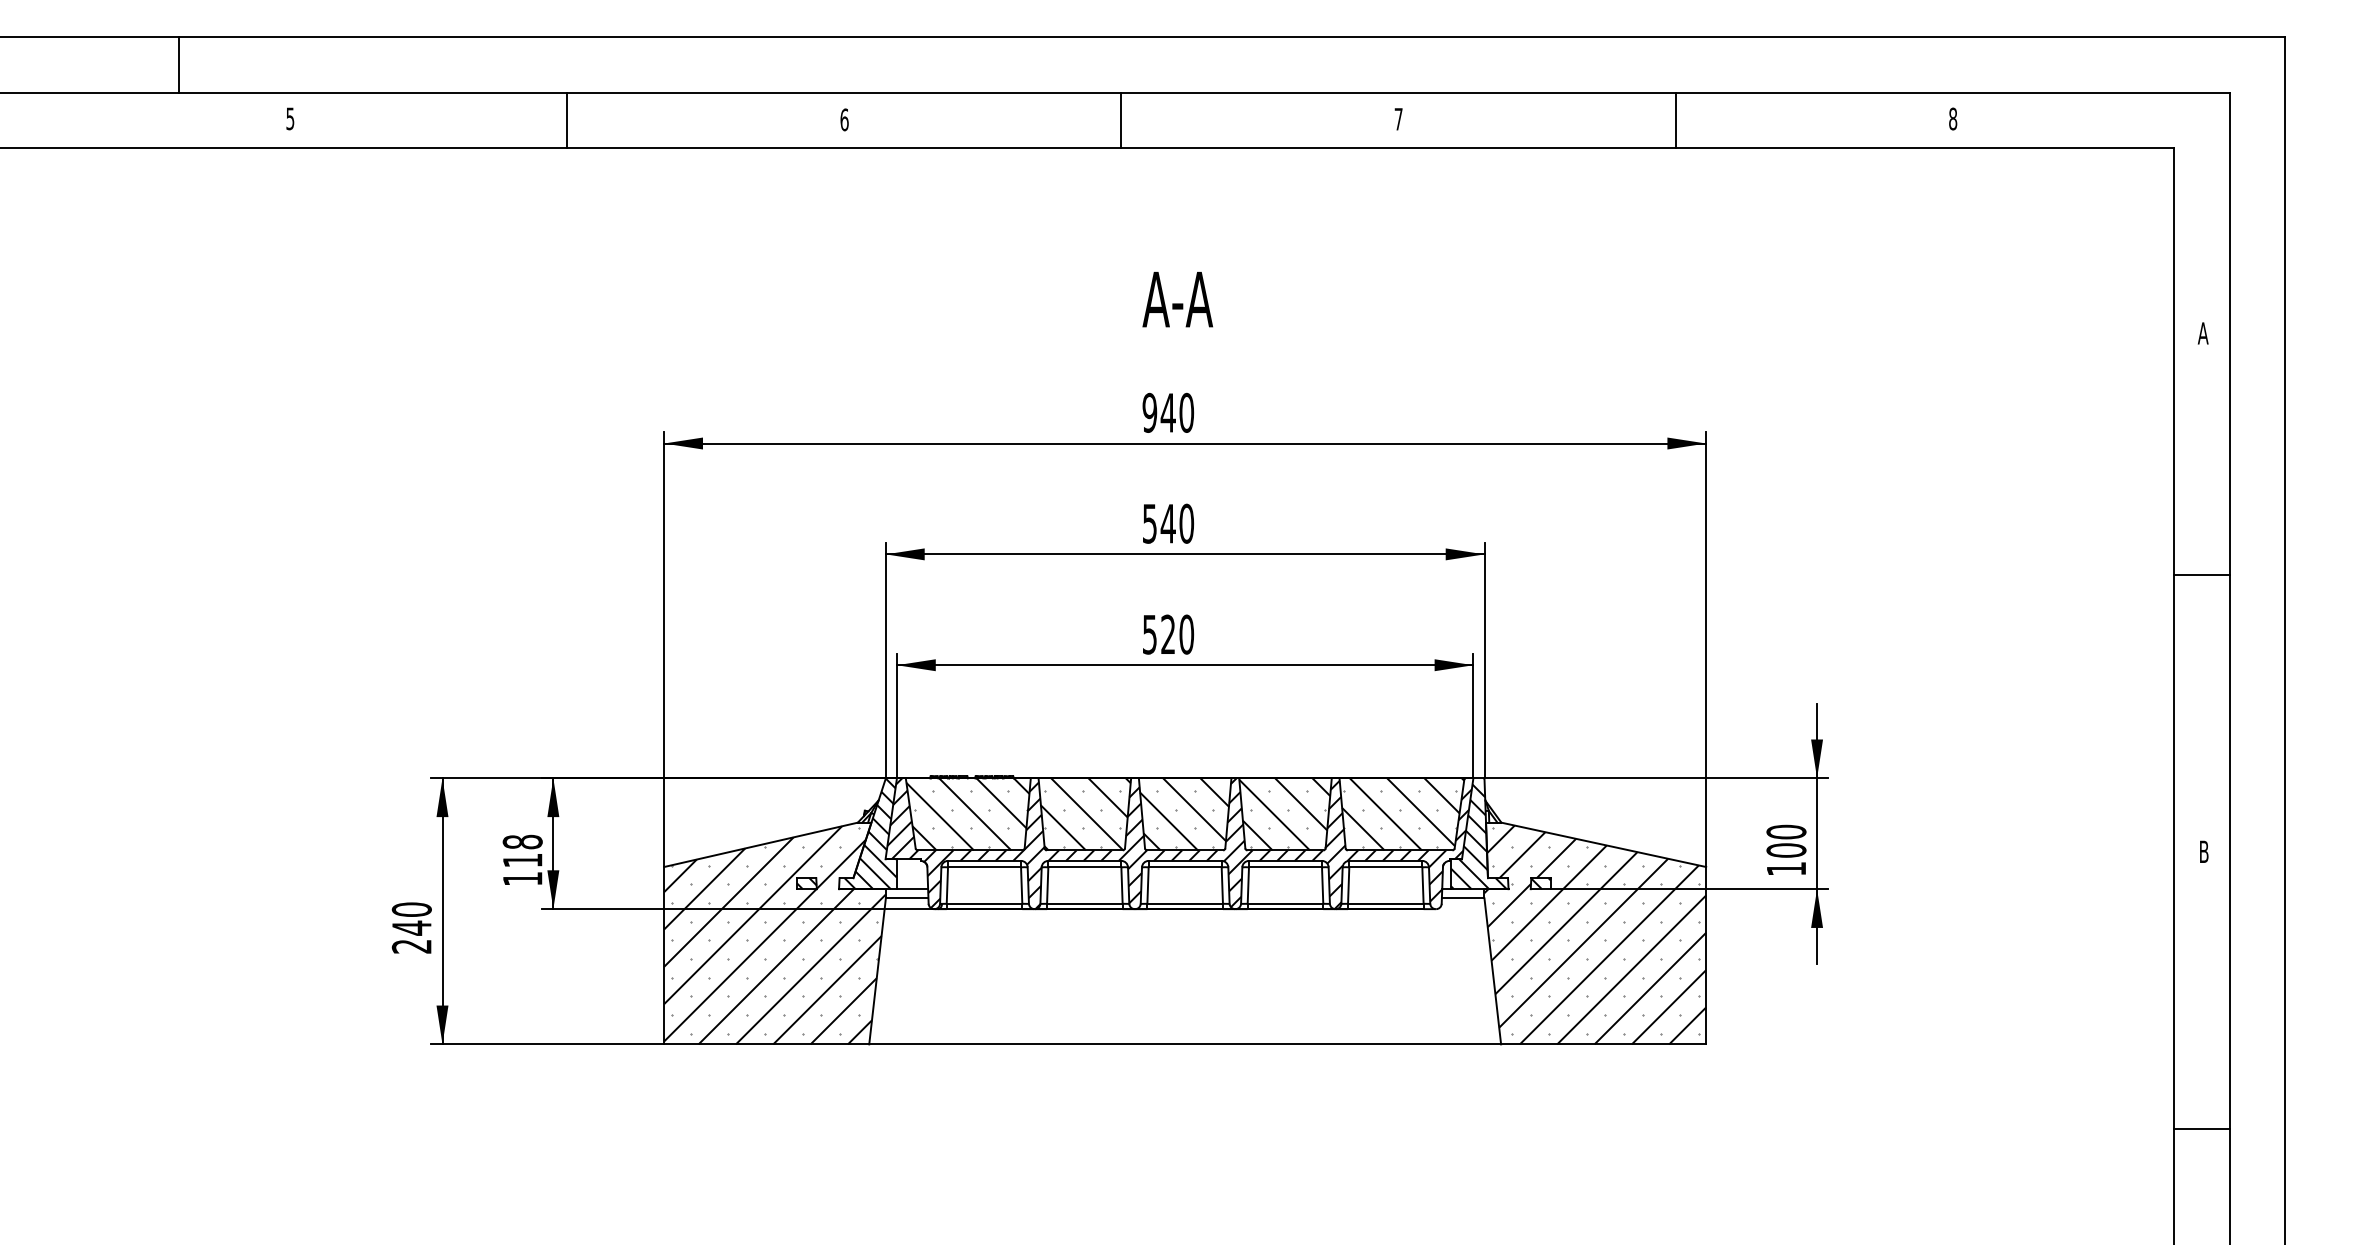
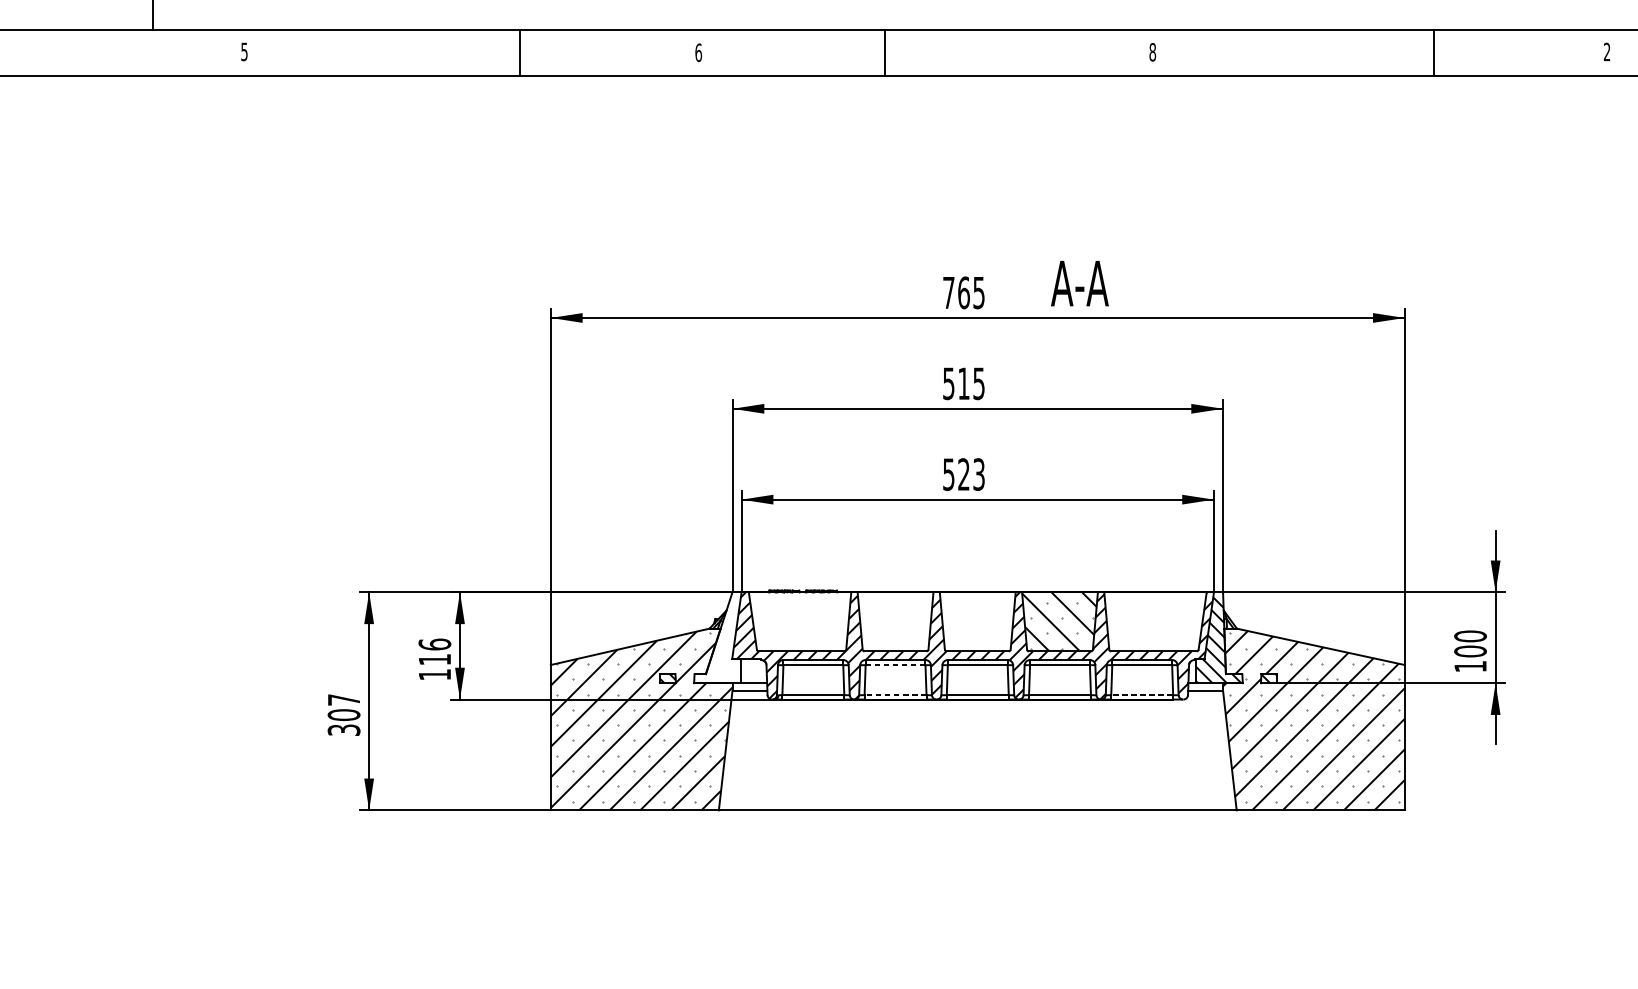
text: (1398, 118) -> (1152, 51), 7 -> 8
text: (1953, 118) -> (1607, 51), 8 -> 2
line: (567, 120) -> (520, 53), moved
line: (1121, 120) -> (885, 53), moved
line: (1675, 120) -> (1433, 53), moved
text: (1177, 299) -> (1079, 283), moved
text: (1168, 412) -> (964, 292), 940 -> 765
text: (1177, 523) -> (971, 383), 540 -> 515
text: (1186, 634) -> (978, 474), 520 -> 523
hatch: (967, 814) -> (799, 621), removed
hatch: (1085, 814) -> (896, 621), removed
hatch: (1184, 814) -> (977, 621), removed
hatch: (1403, 814) -> (1156, 621), removed
hatch: (870, 833) -> (719, 637), removed
text: (522, 841) -> (434, 644), 118 -> 116
line: (1084, 867) -> (895, 665), solid -> dashed
line: (1084, 903) -> (895, 694), solid -> dashed
line: (1385, 903) -> (1141, 694), solid -> dashed
text: (411, 927) -> (343, 714), 240 -> 307

